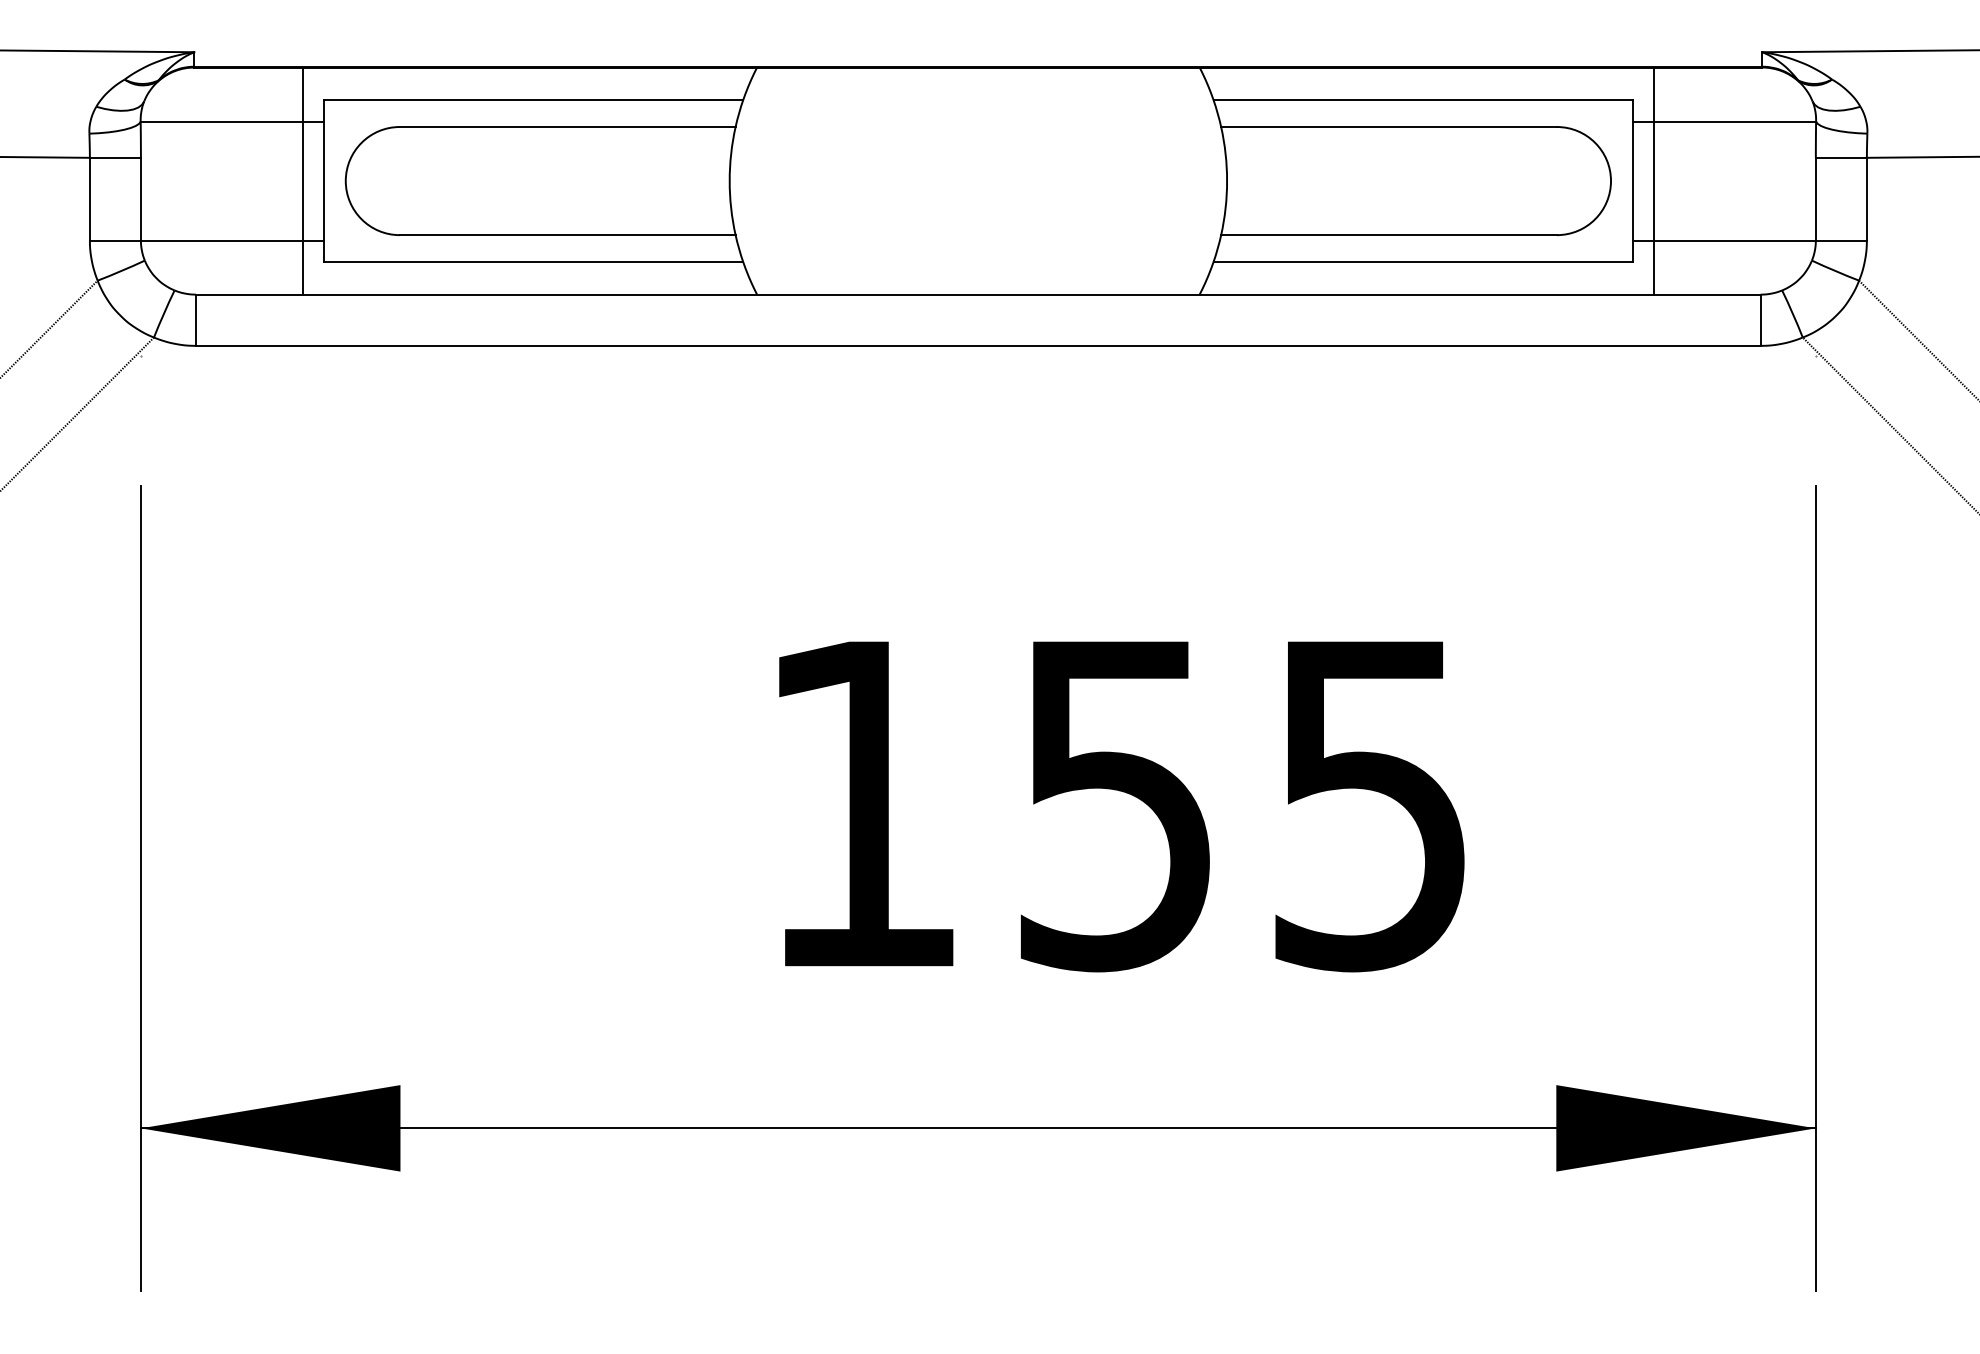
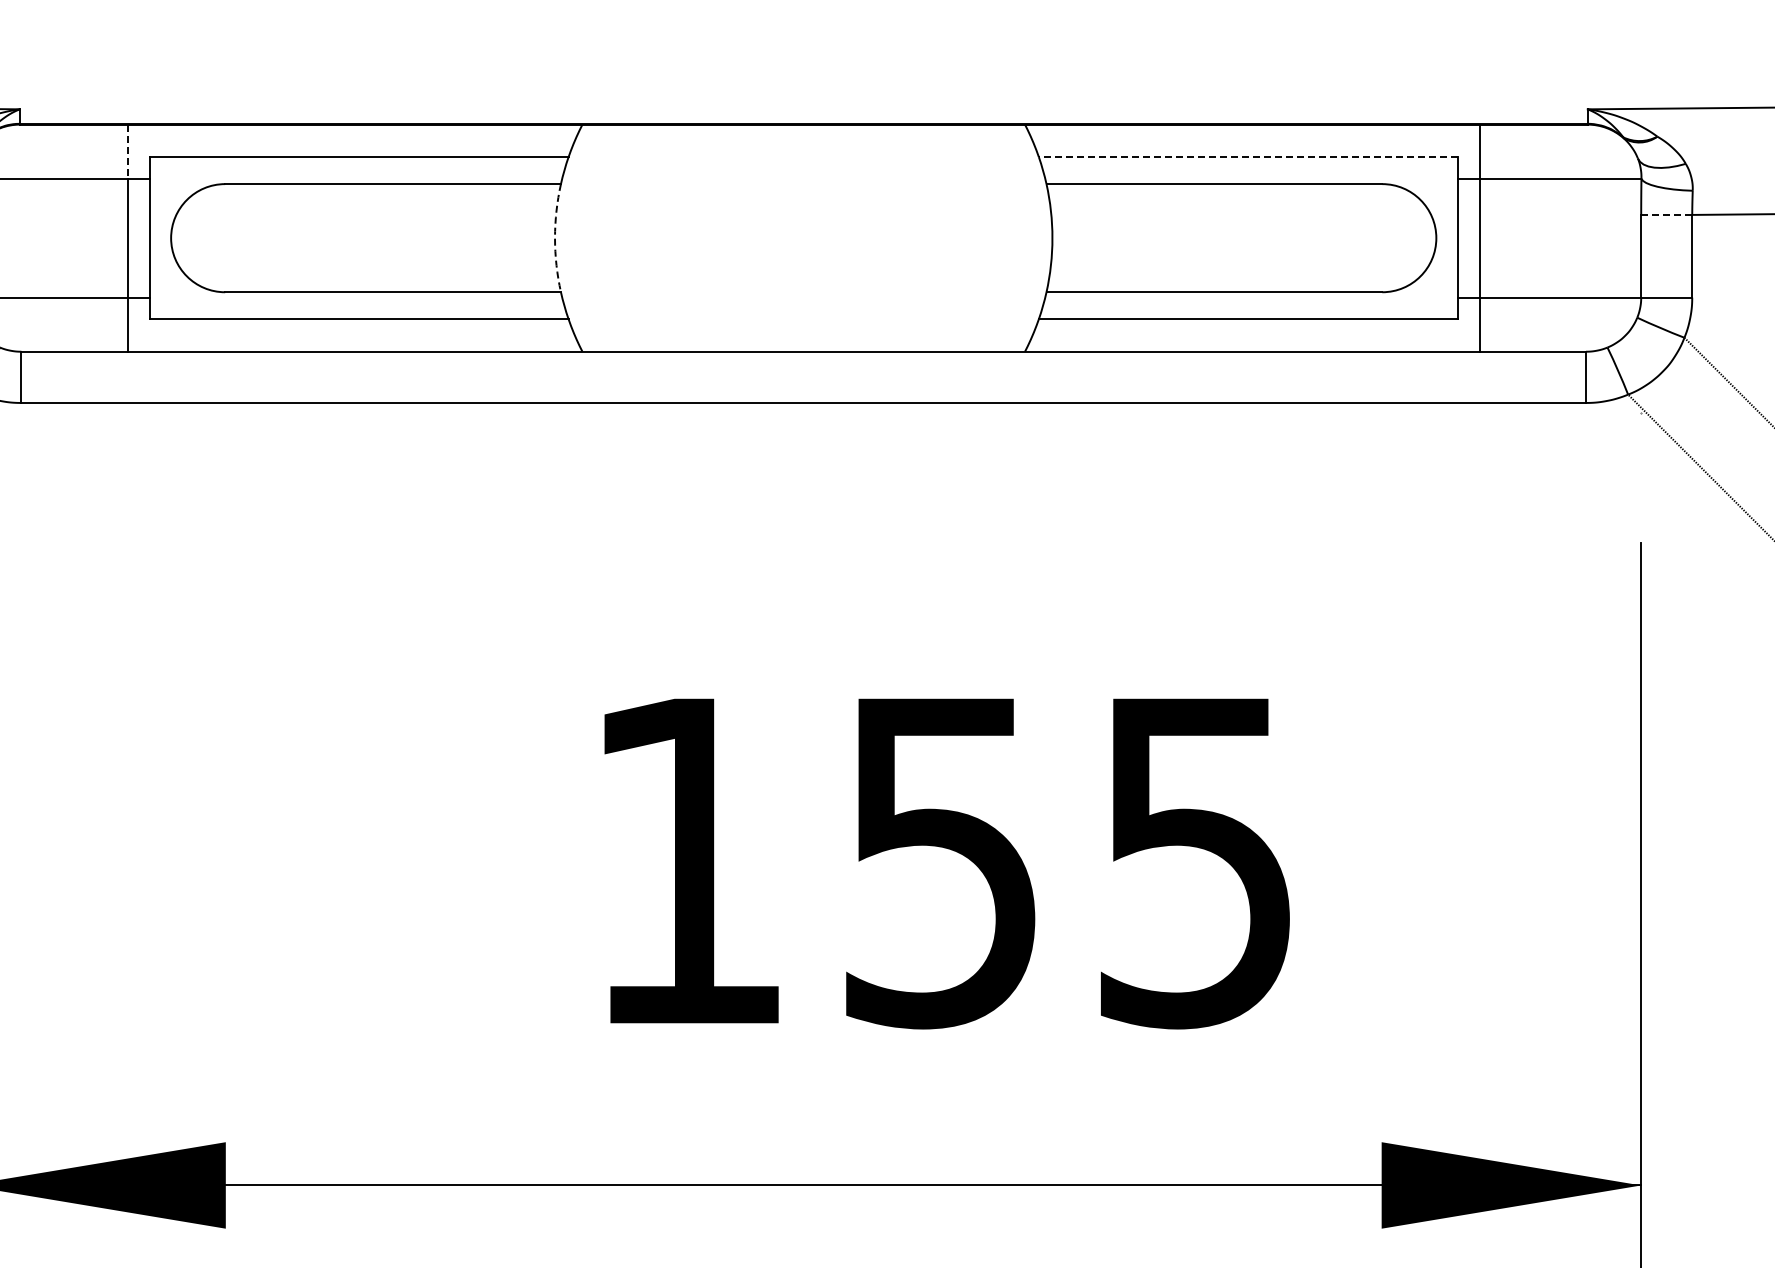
line: (302, 95) -> (127, 152), solid -> dashed
line: (1423, 99) -> (1248, 156), solid -> dashed
line: (1841, 157) -> (1666, 214), solid -> dashed
arc: (729, 181) -> (554, 238), solid -> dashed

